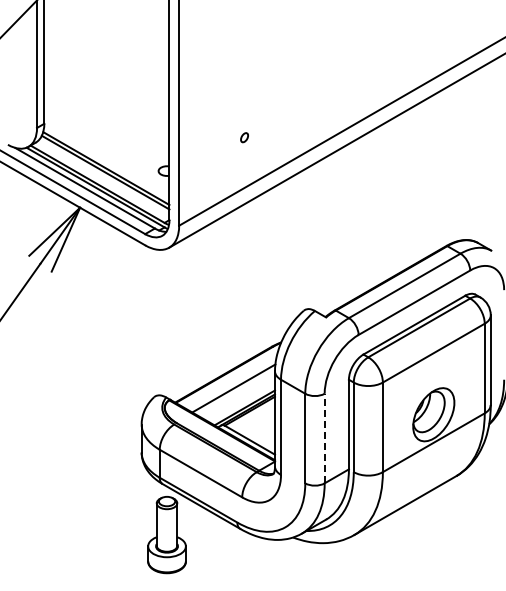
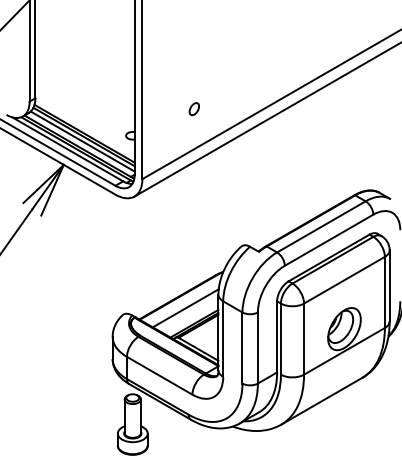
part: (244, 137) -> (194, 109), size x1.67
line: (103, 178) -> (82, 141), added
line: (324, 438) -> (257, 347), dashed -> solid

